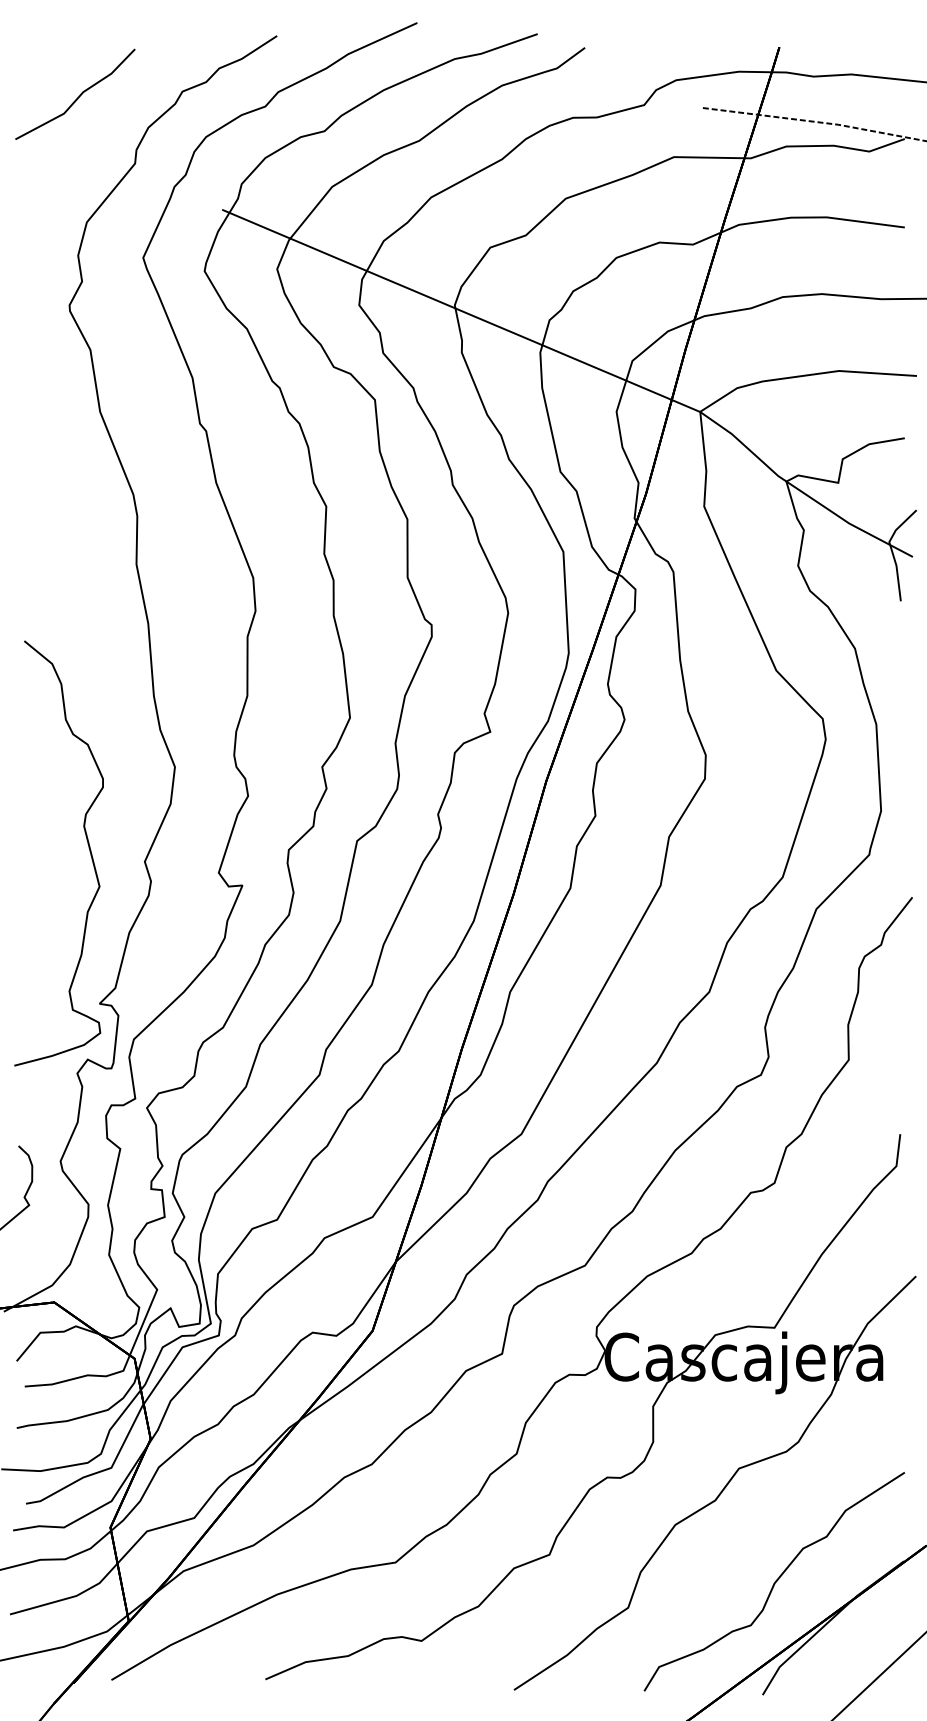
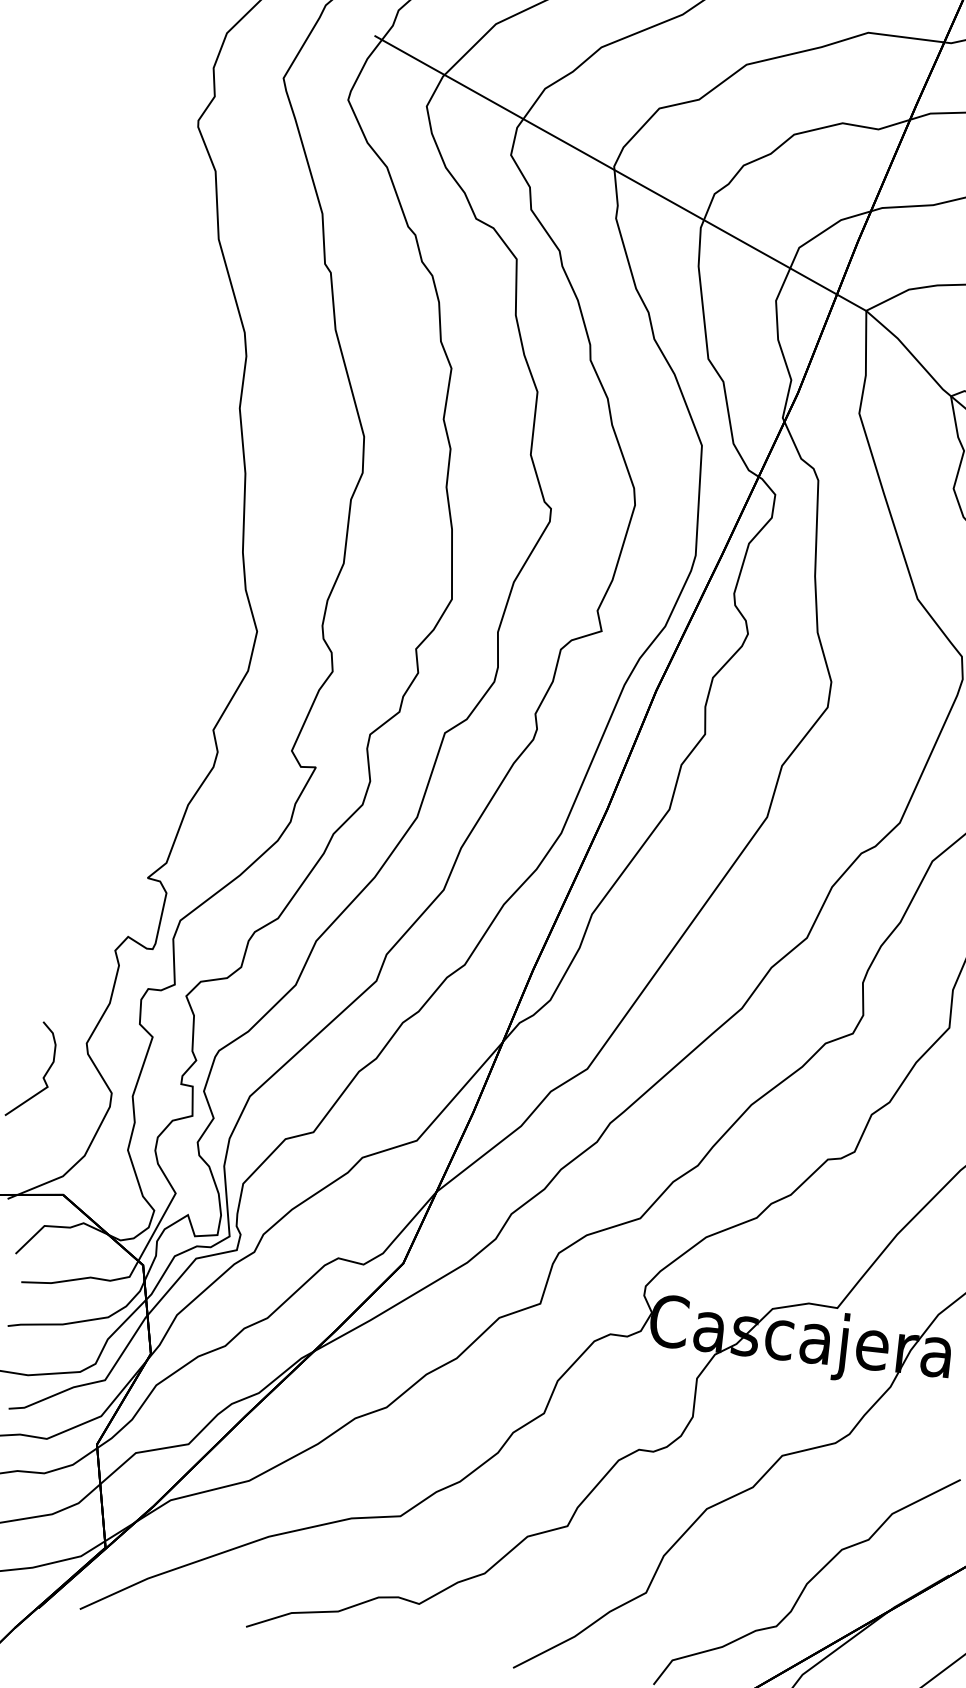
curve: (87, 844) -> (153, 704), removed

